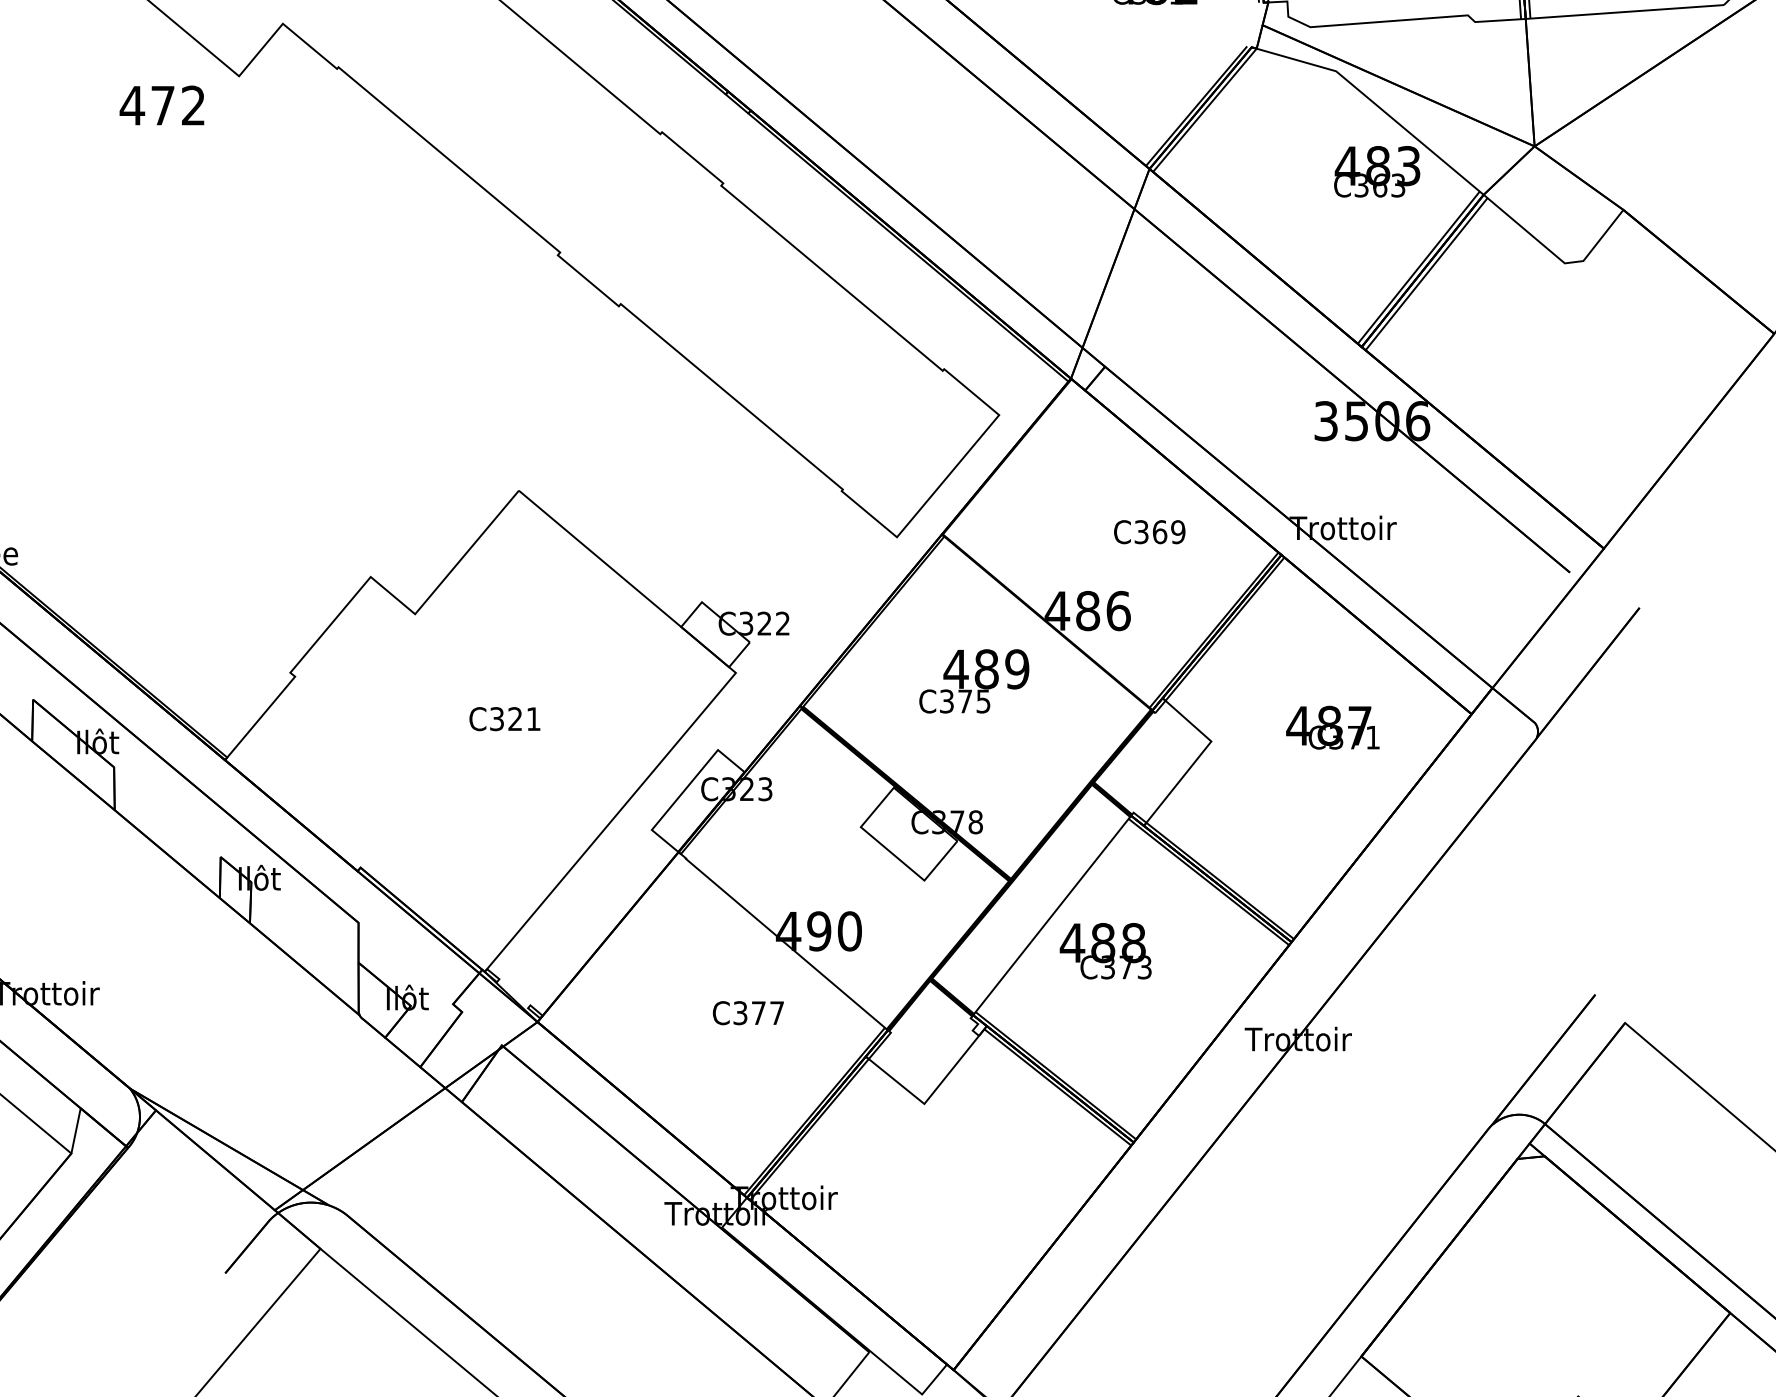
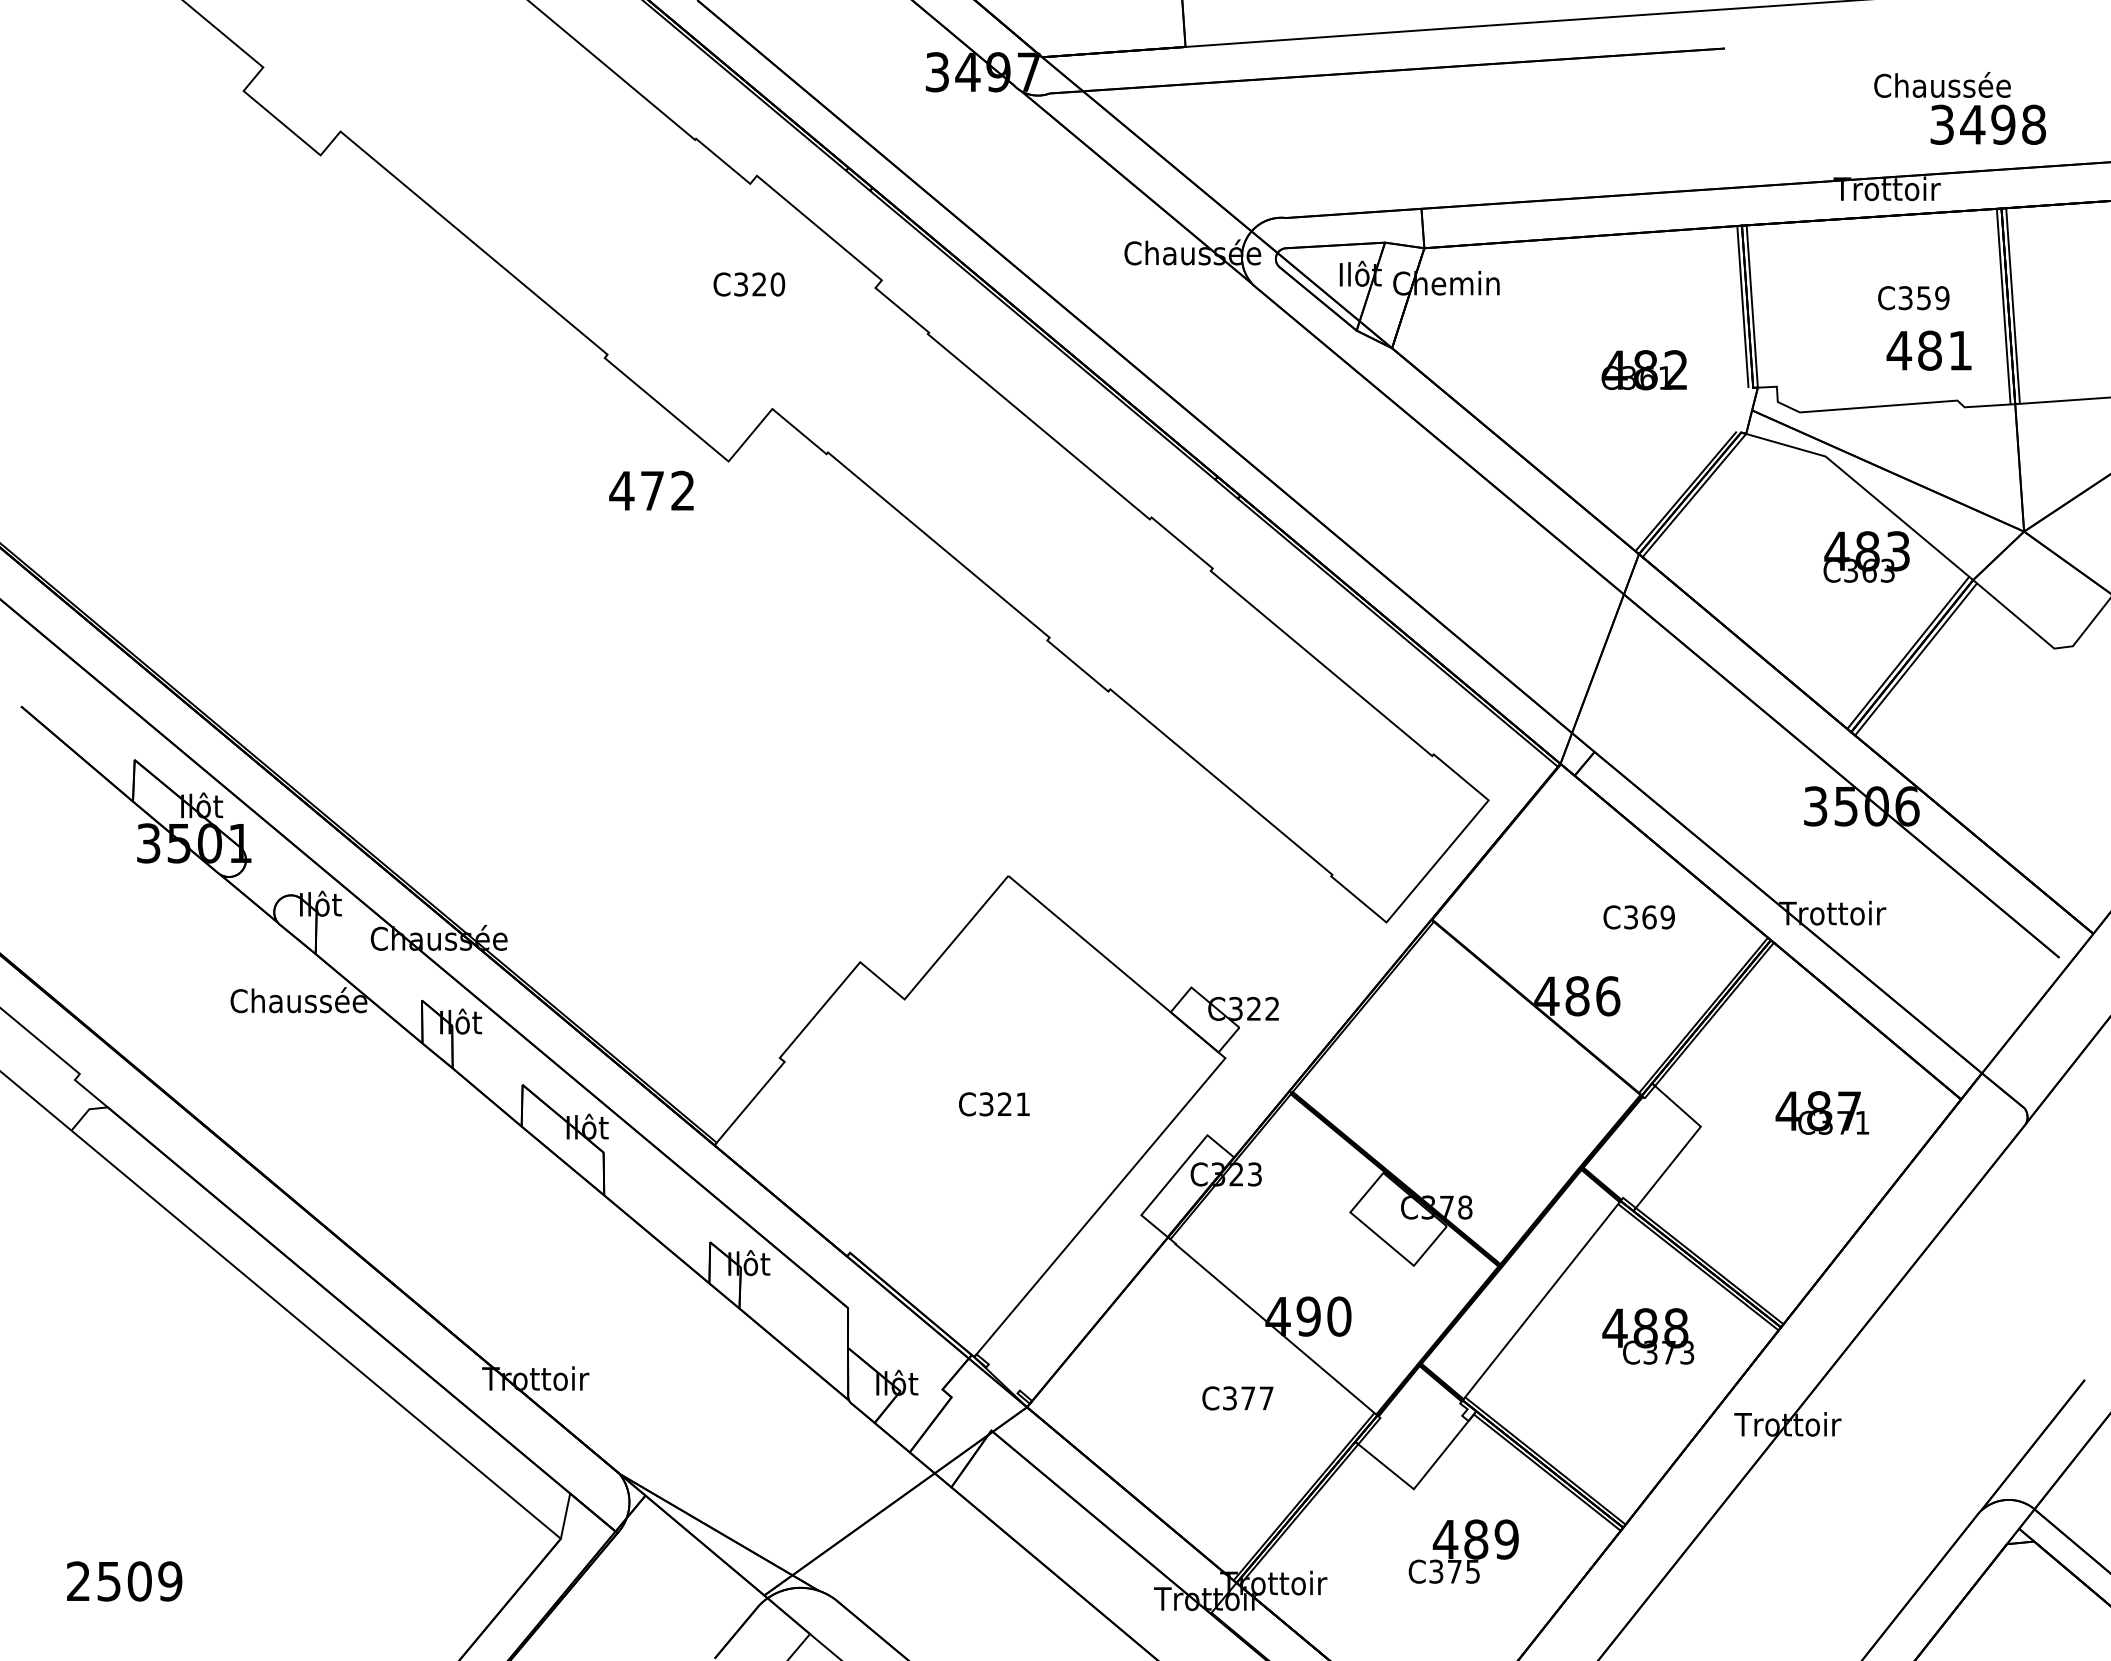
text: (974, 681) -> (1463, 1551), moved
text: (1106, 951) -> (1648, 1336), moved

